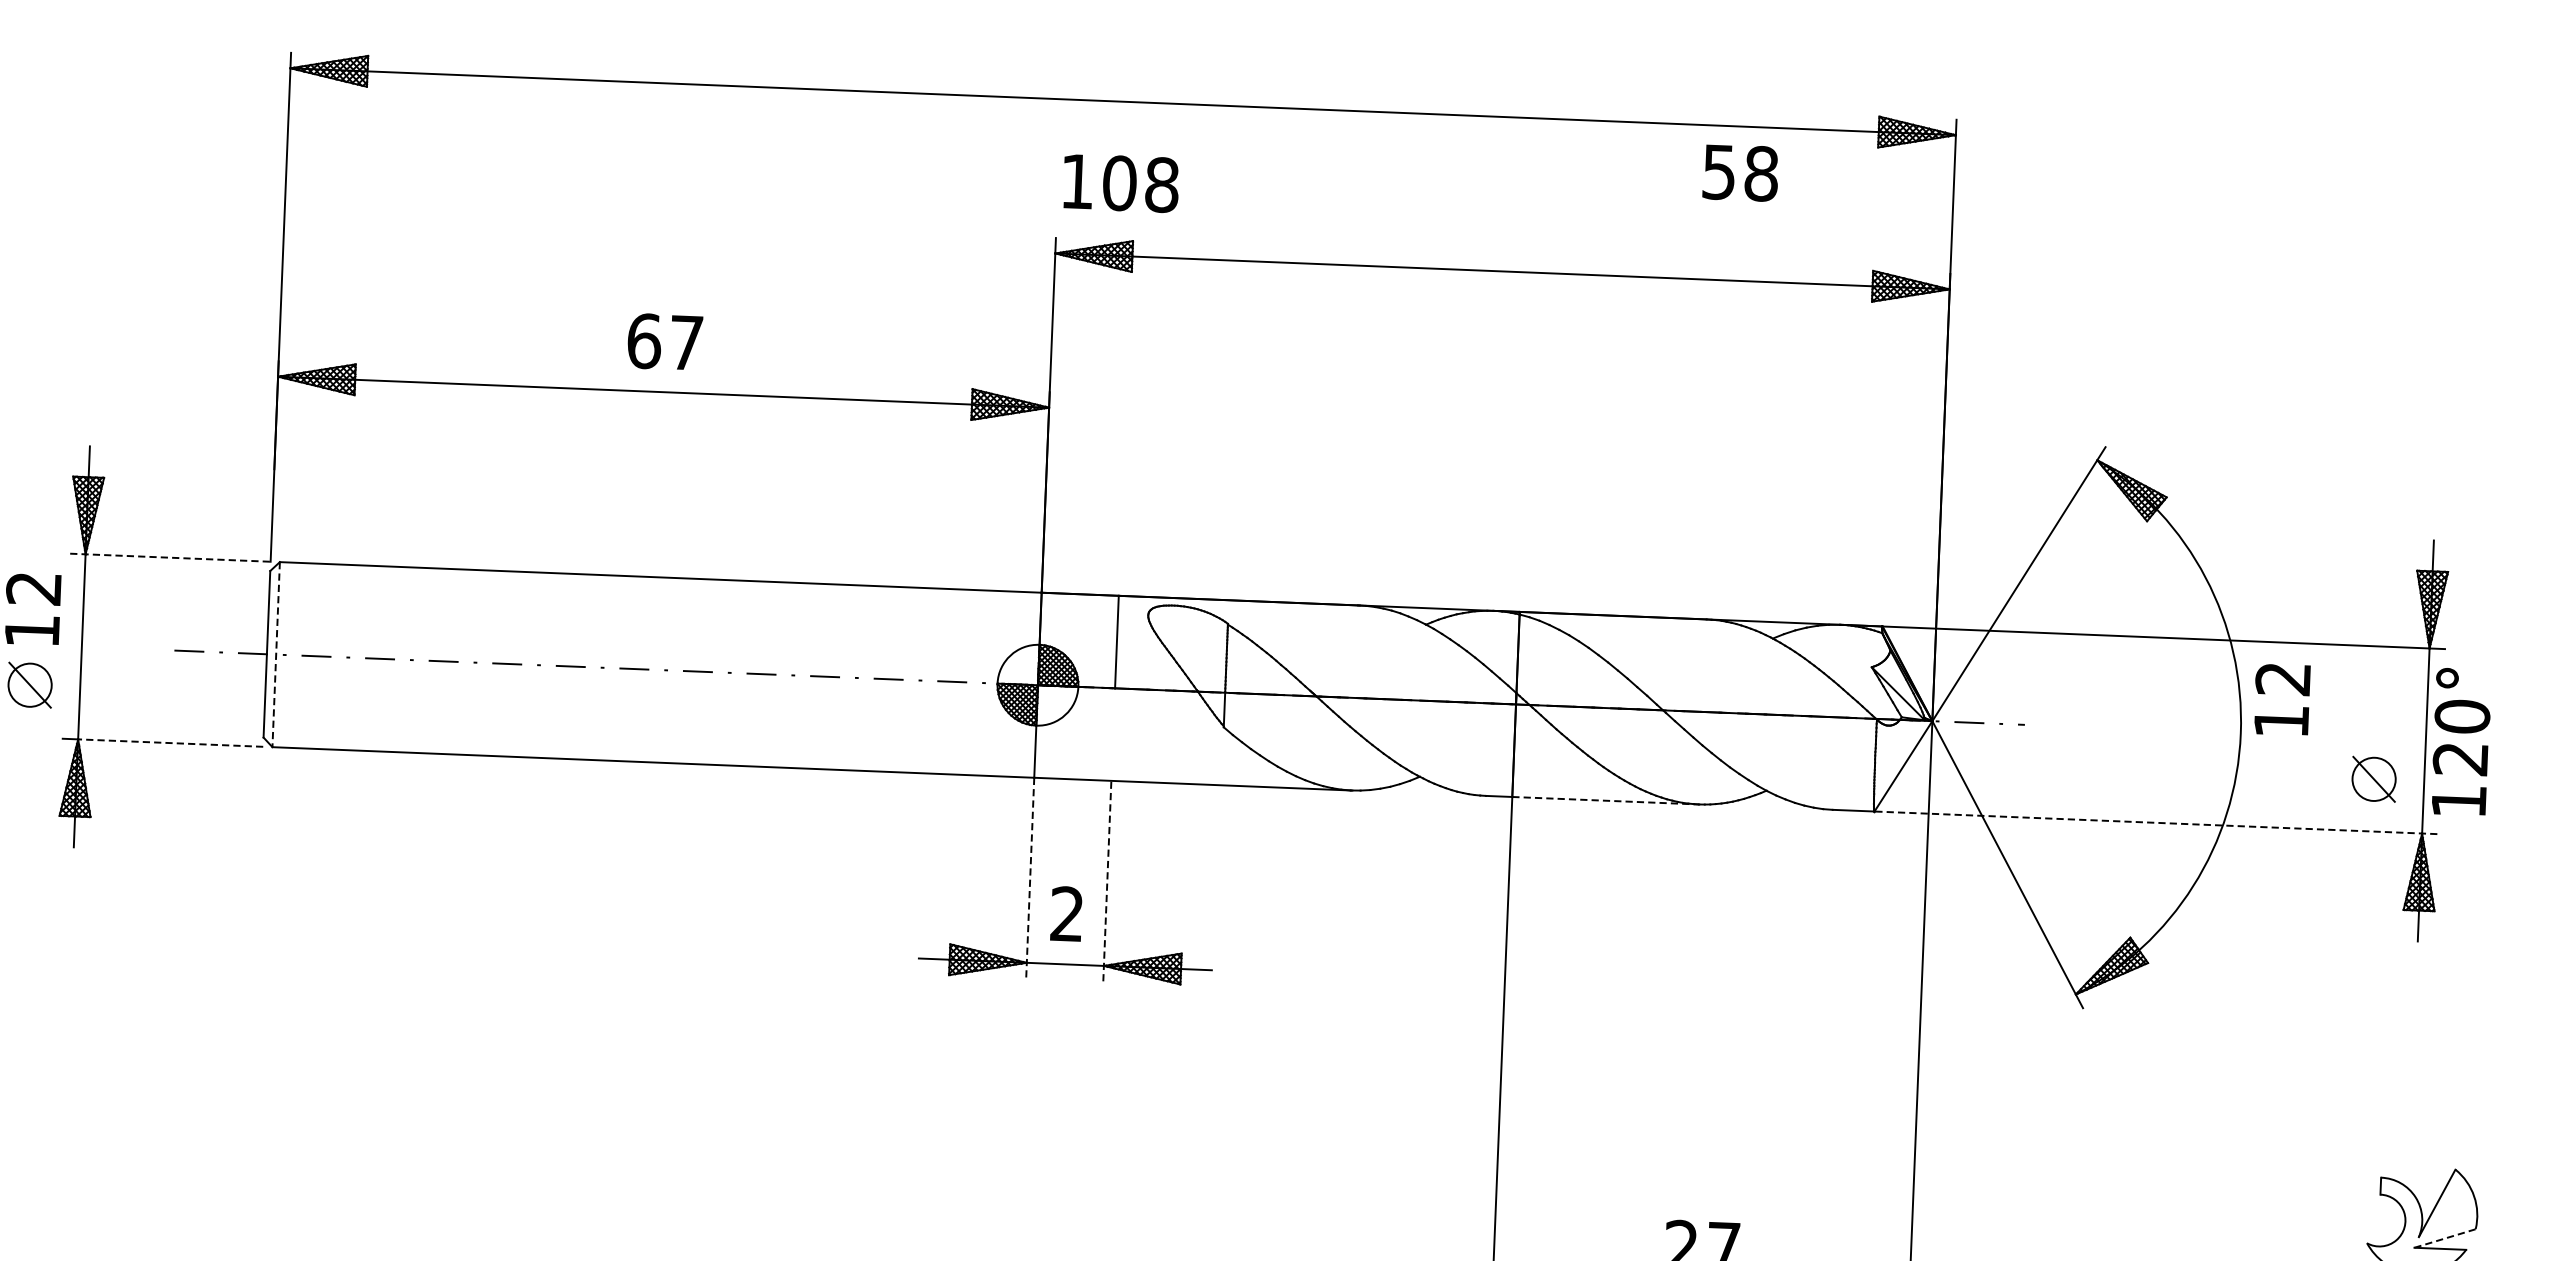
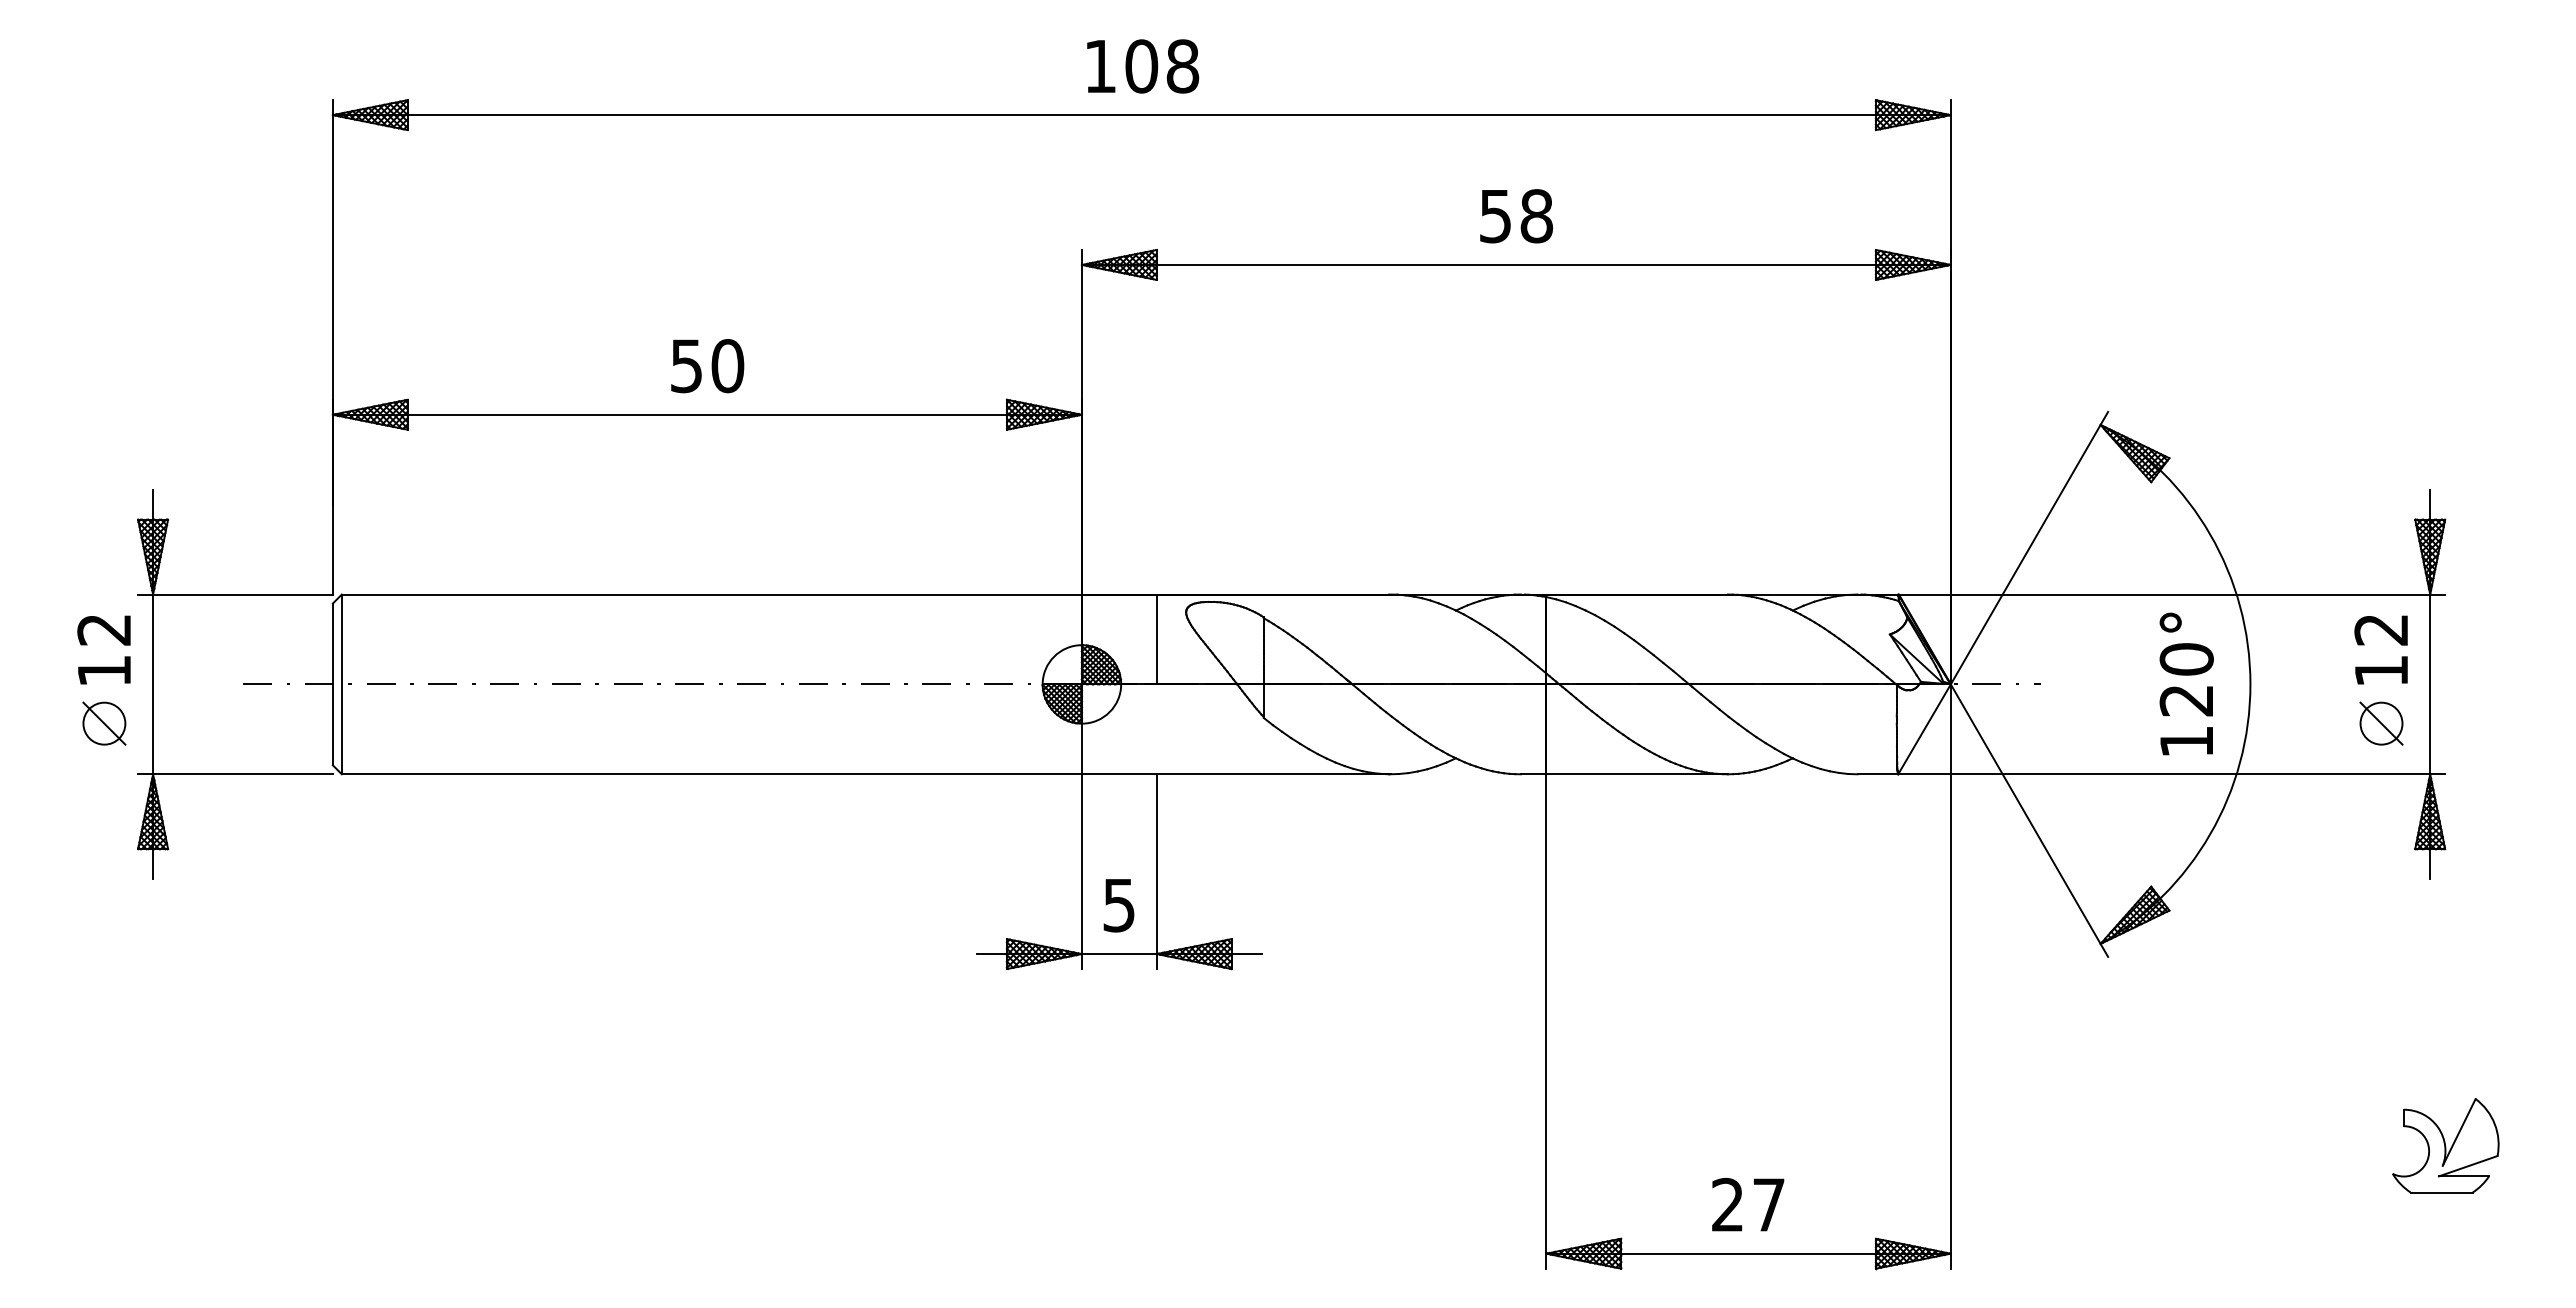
text: (1740, 173) -> (1516, 216), moved
text: (1121, 183) -> (1143, 66), moved
text: (665, 342) -> (707, 366), 67 -> 50
line: (171, 557) -> (236, 594), dashed -> solid
line: (275, 654) -> (341, 684), dashed -> solid
text: (2281, 699) -> (2380, 649), moved
text: (2461, 741) -> (2186, 683), moved
line: (170, 743) -> (242, 774), dashed -> solid
line: (1606, 800) -> (1637, 774), dashed -> solid
line: (2156, 823) -> (2172, 774), dashed -> solid
line: (1029, 878) -> (1081, 872), dashed -> solid
line: (1107, 880) -> (1156, 871), dashed -> solid
text: (1066, 914) -> (1118, 905), 2 -> 5
line: (2445, 1238) -> (2468, 1166), dashed -> solid

